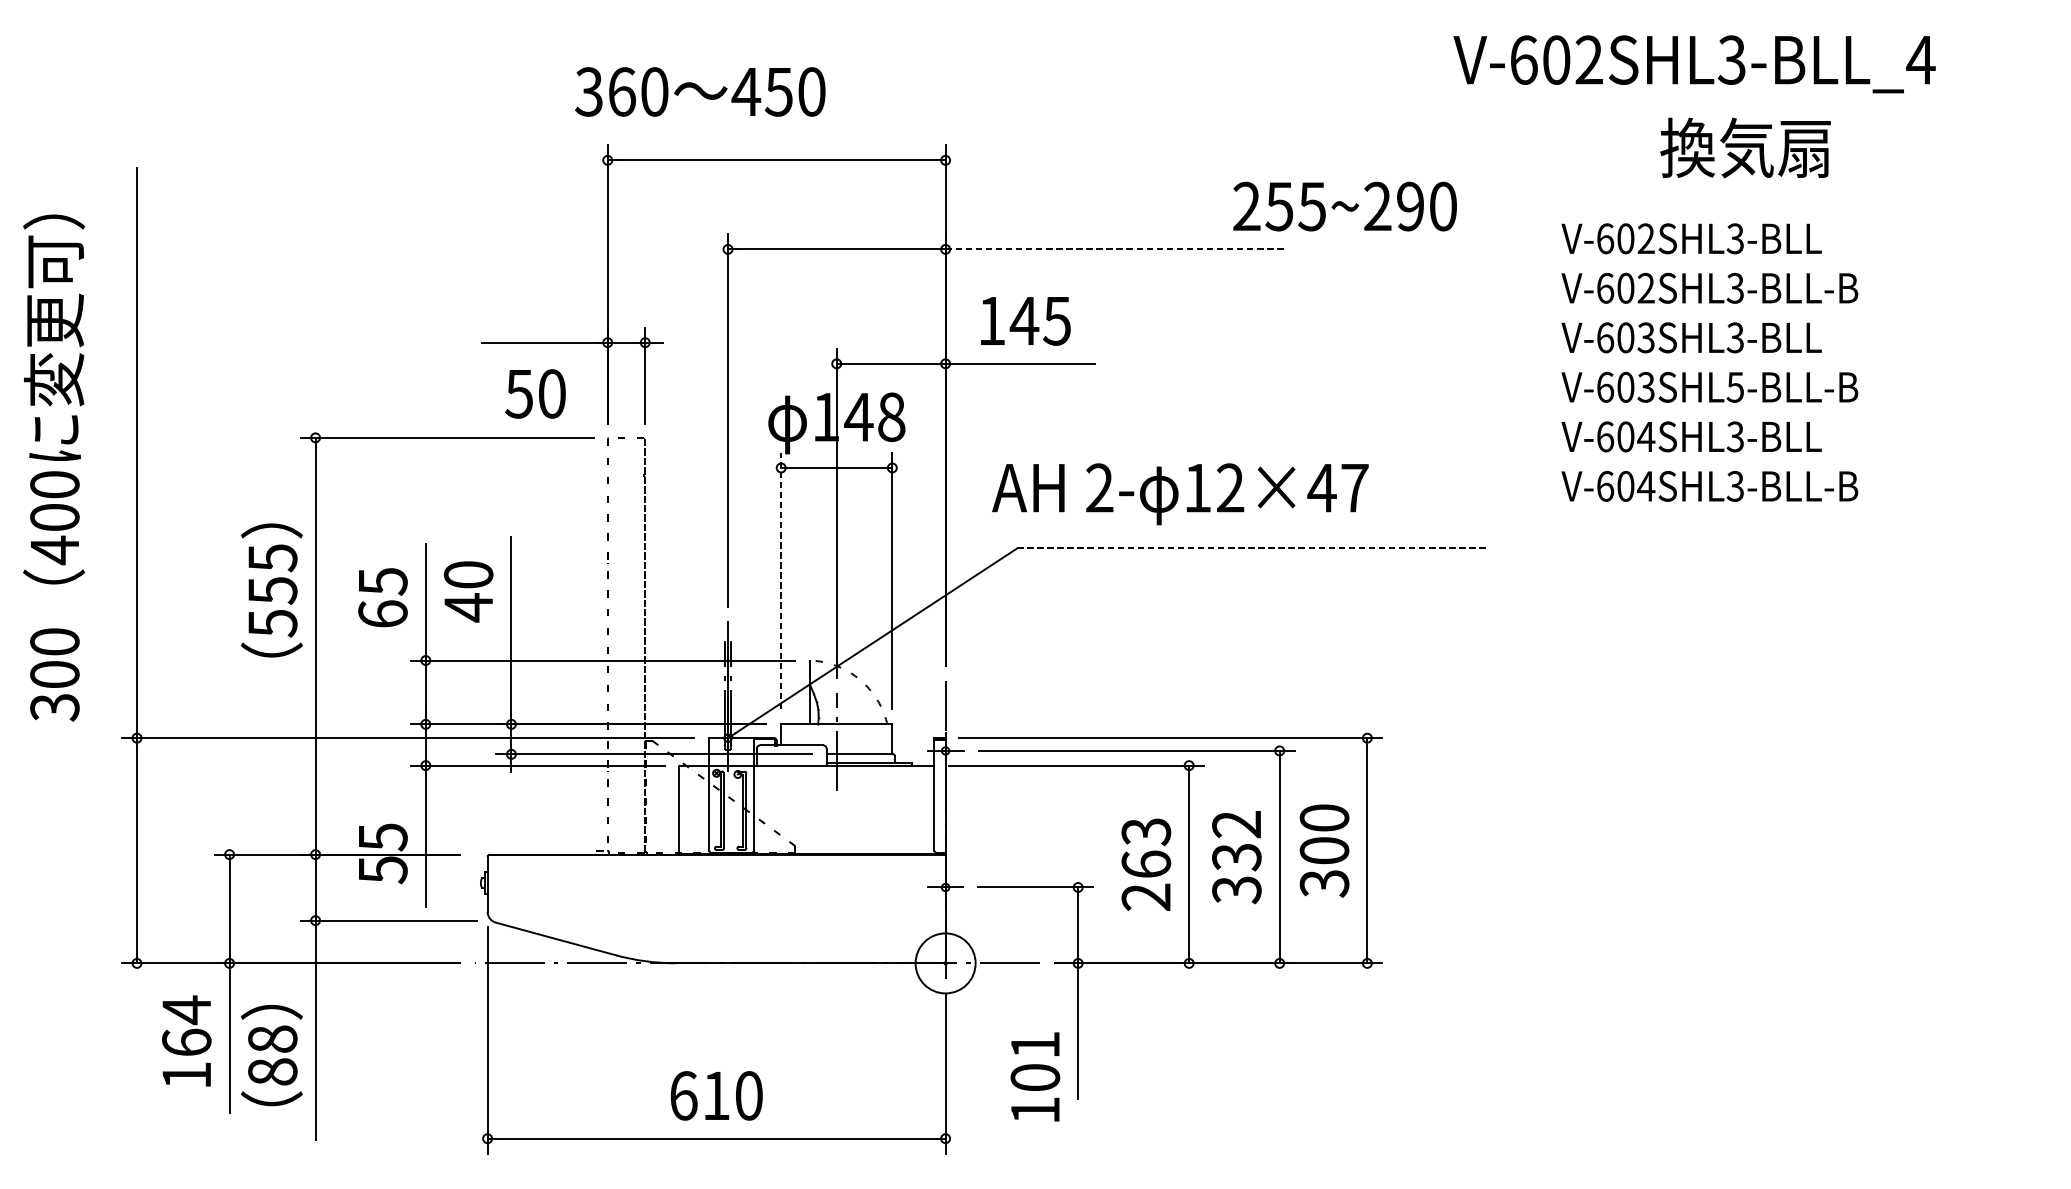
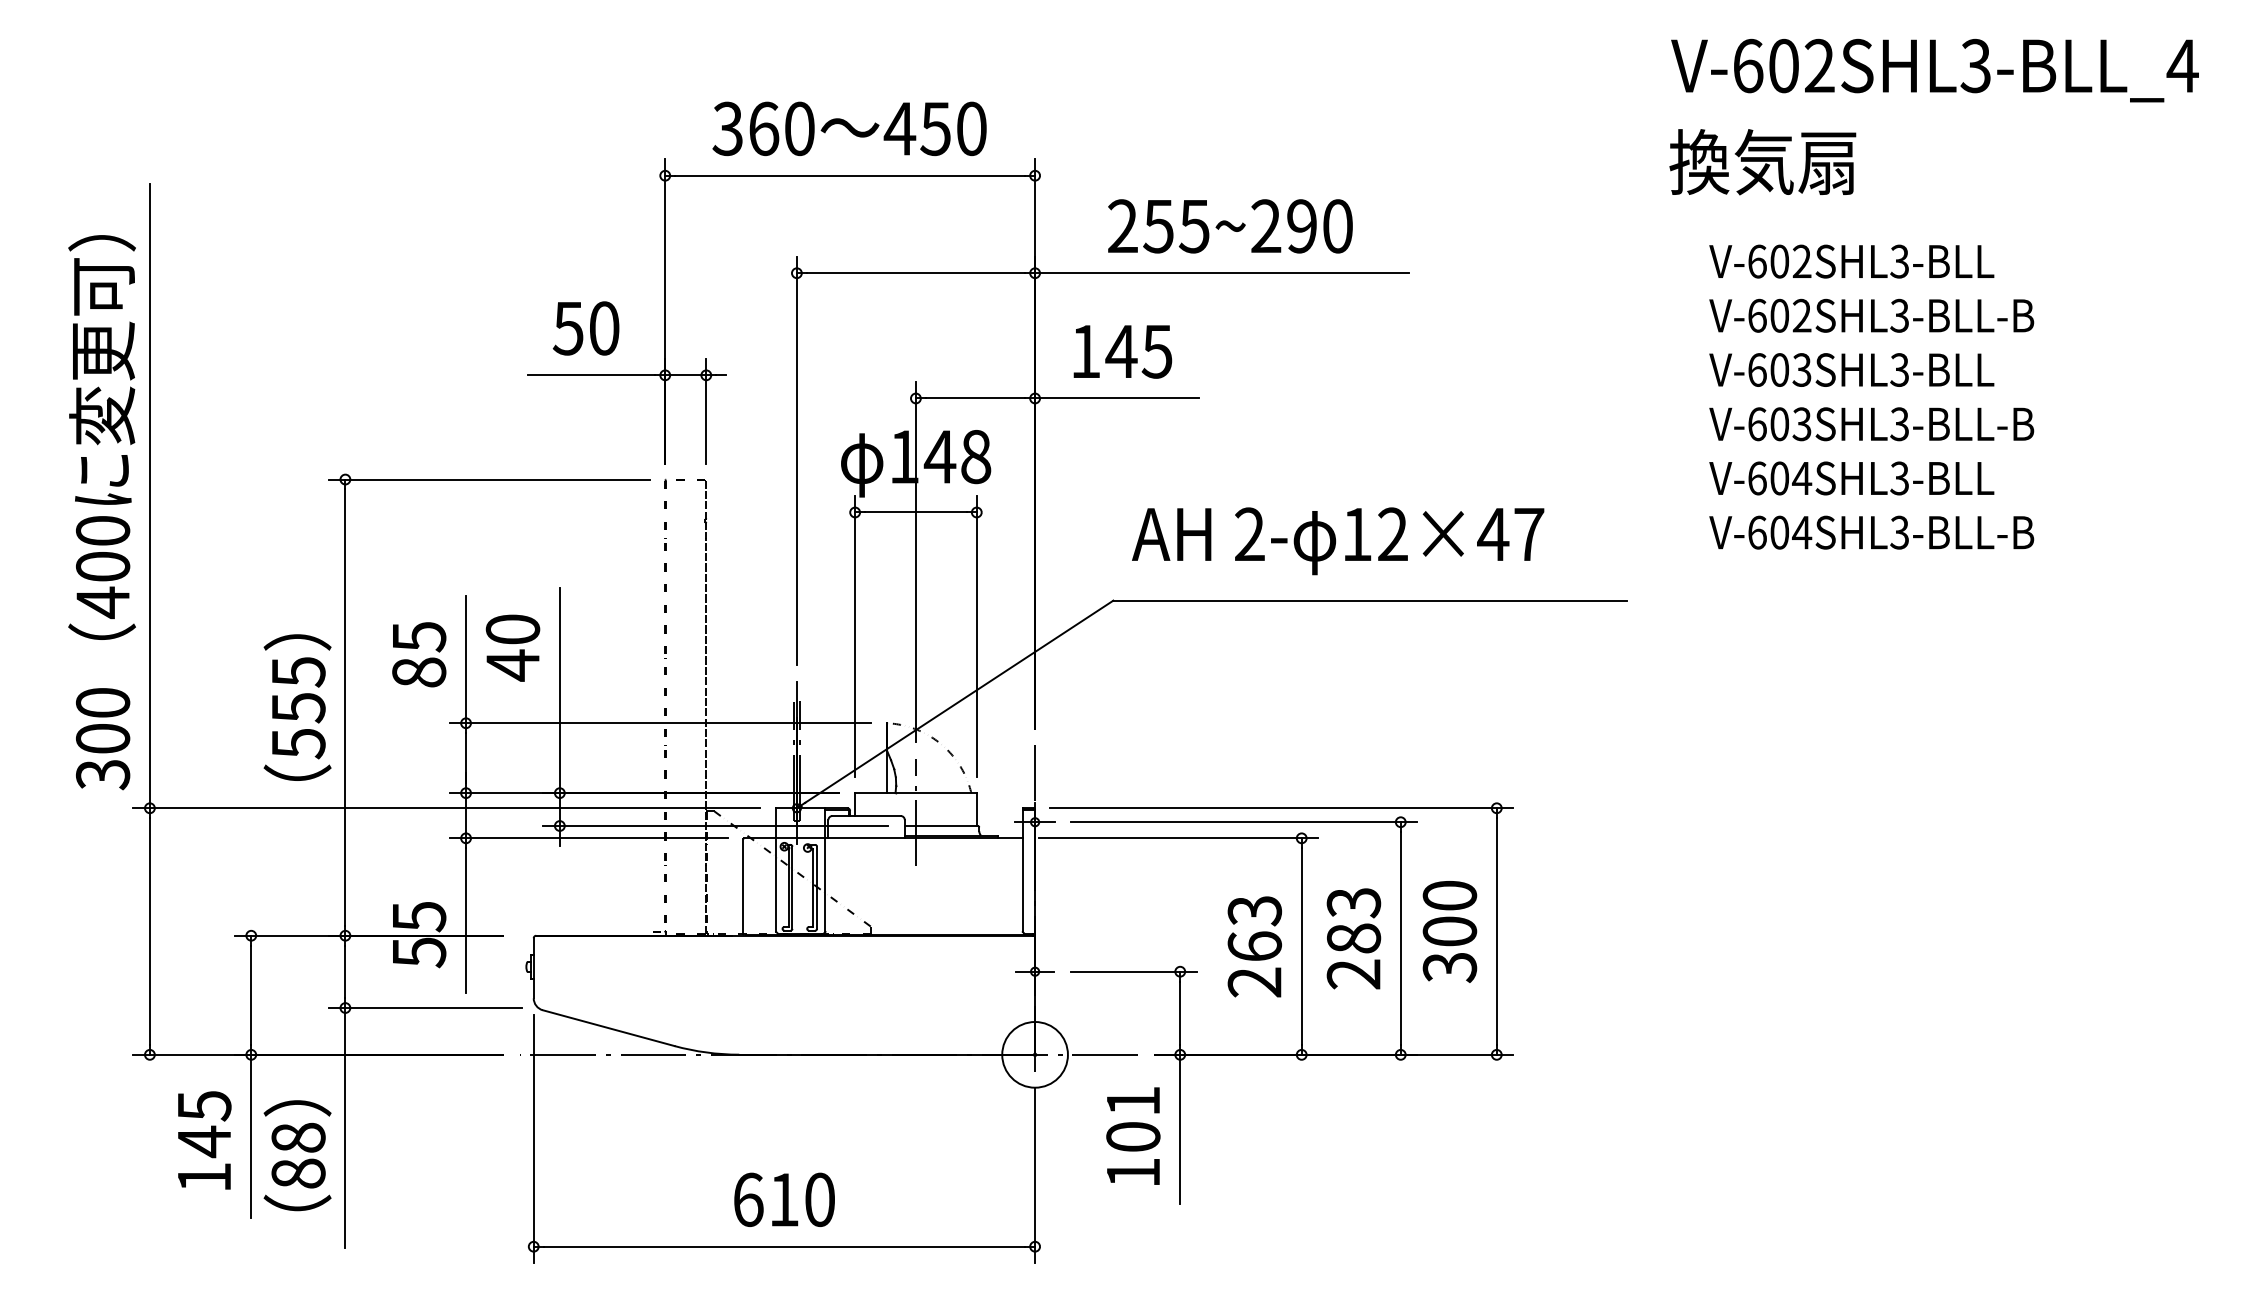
text: (1694, 64) -> (1934, 70), moved
text: (700, 91) -> (849, 128), moved
text: (1745, 148) -> (1762, 162), moved
text: (1345, 206) -> (1230, 226), moved
line: (1116, 249) -> (1222, 273), dashed -> solid
text: (1735, 386) -> (1899, 423), V-603SHL5-BLL-B -> V-603SHL3-BLL-B
text: (534, 393) -> (585, 328), moved
text: (53, 467) -> (101, 512), moved
text: (1180, 494) -> (1338, 541), moved
line: (1251, 548) -> (1370, 600), dashed -> solid
line: (781, 580) -> (855, 635), dashed -> solid
text: (271, 590) -> (297, 707), moved
text: (383, 614) -> (419, 672), 65 -> 85
text: (1236, 857) -> (1353, 938), 332 -> 283
text: (186, 1026) -> (204, 1123), 164 -> 145
text: (1035, 1076) -> (1133, 1135), moved

